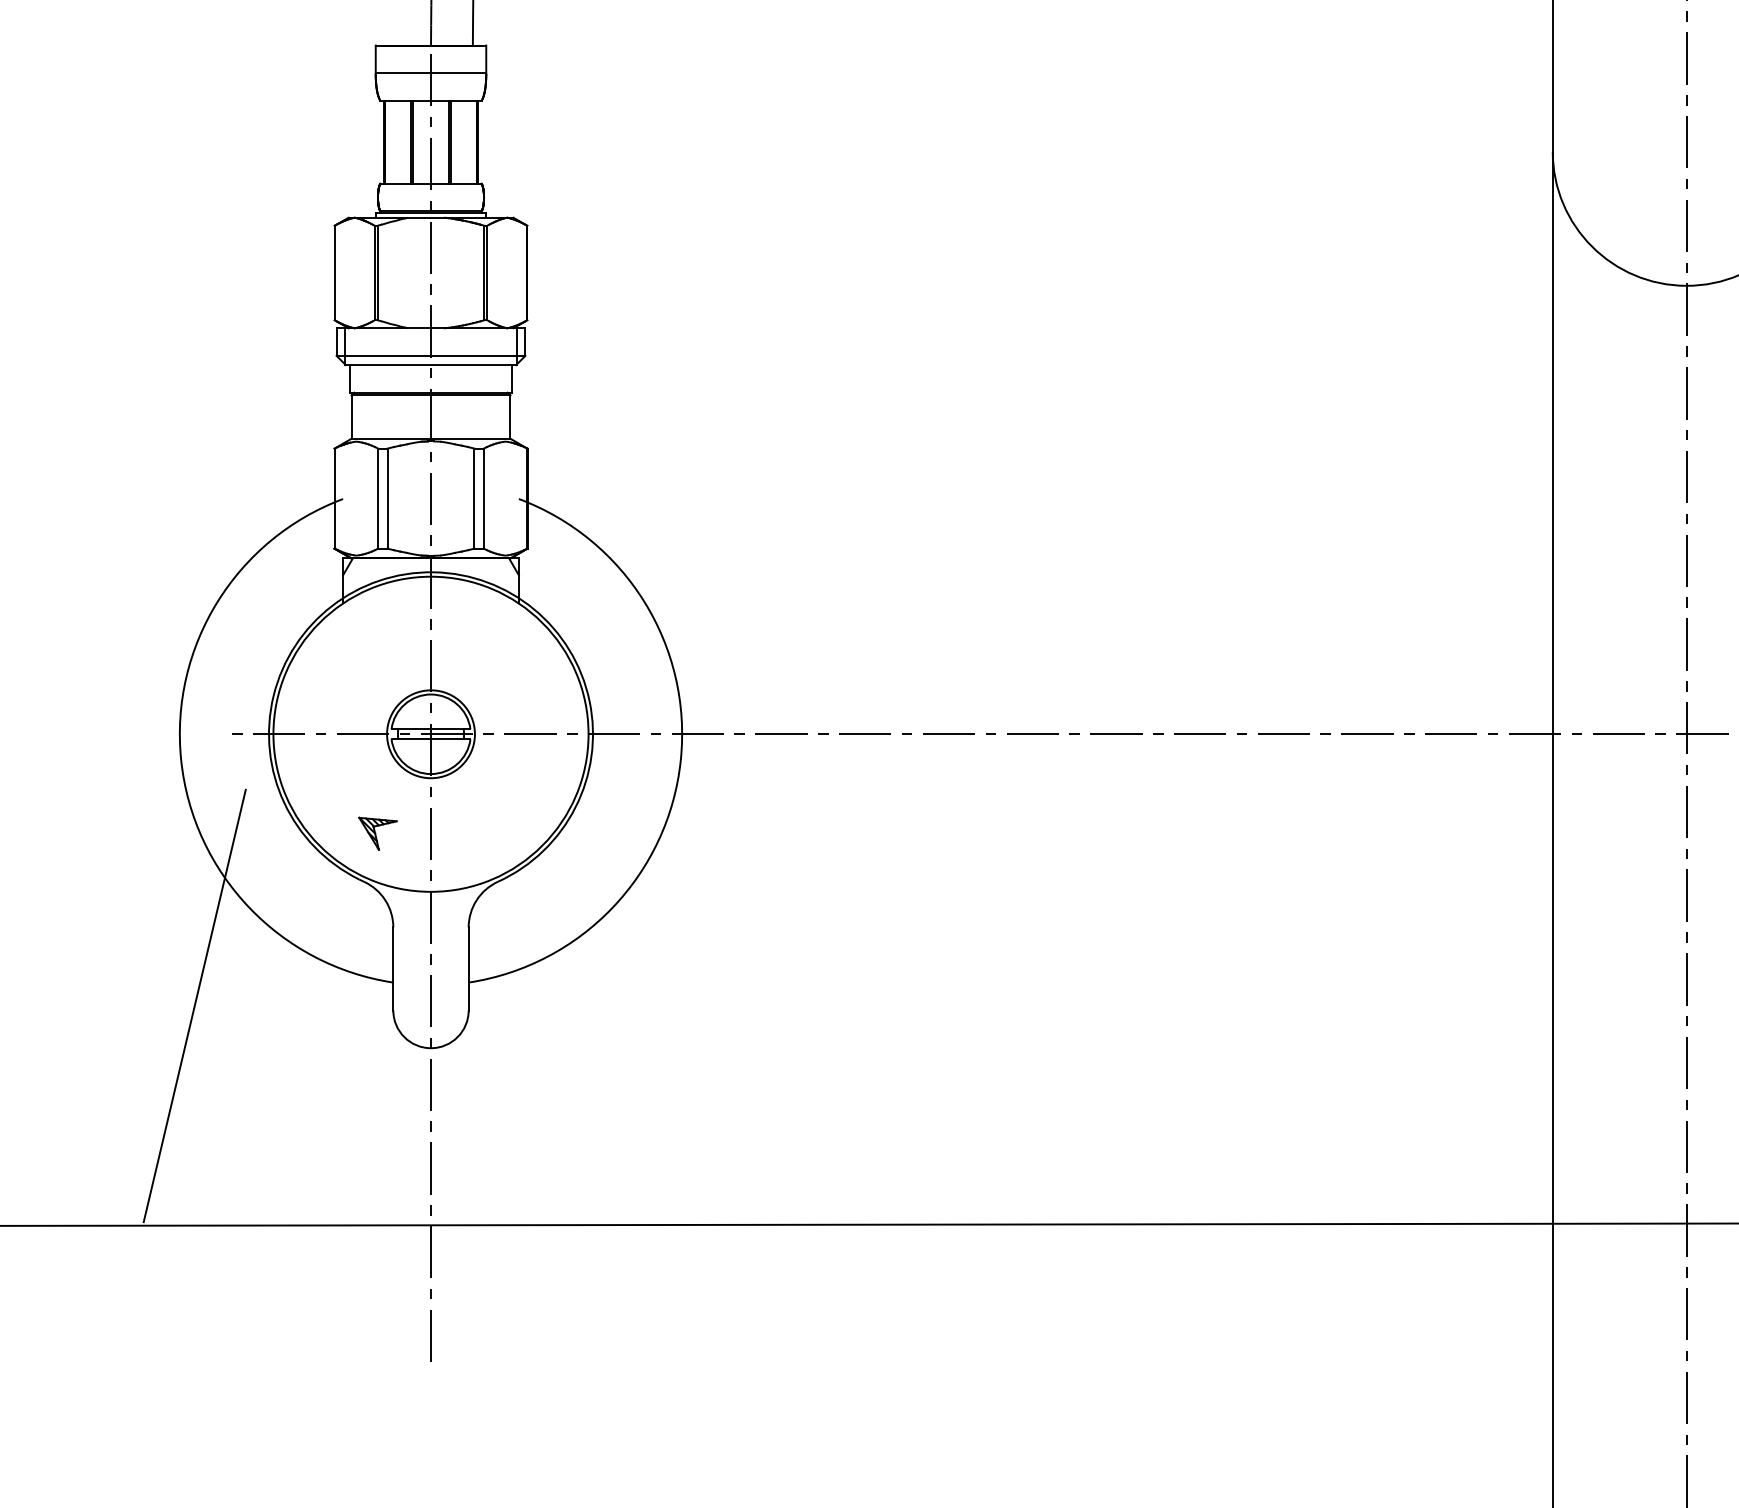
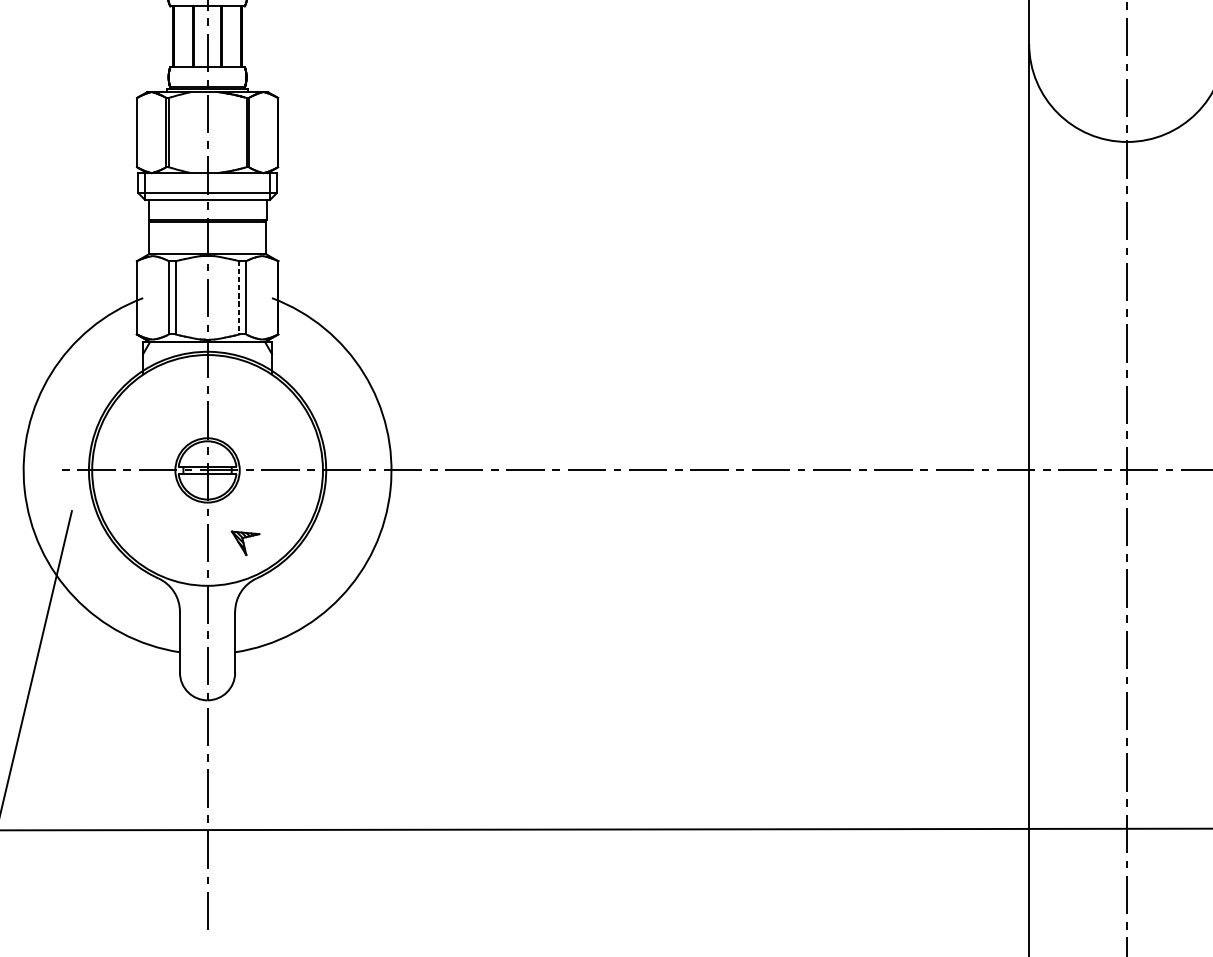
line: (474, 499) -> (239, 298), solid -> dashed
part: (377, 833) -> (245, 543), moved

